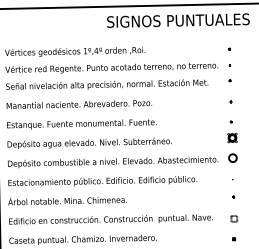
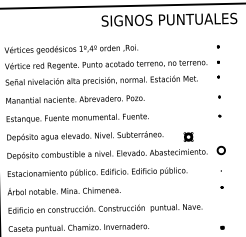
part: (232, 137) -> (188, 136), moved
part: (234, 218) -> (222, 207), removed

